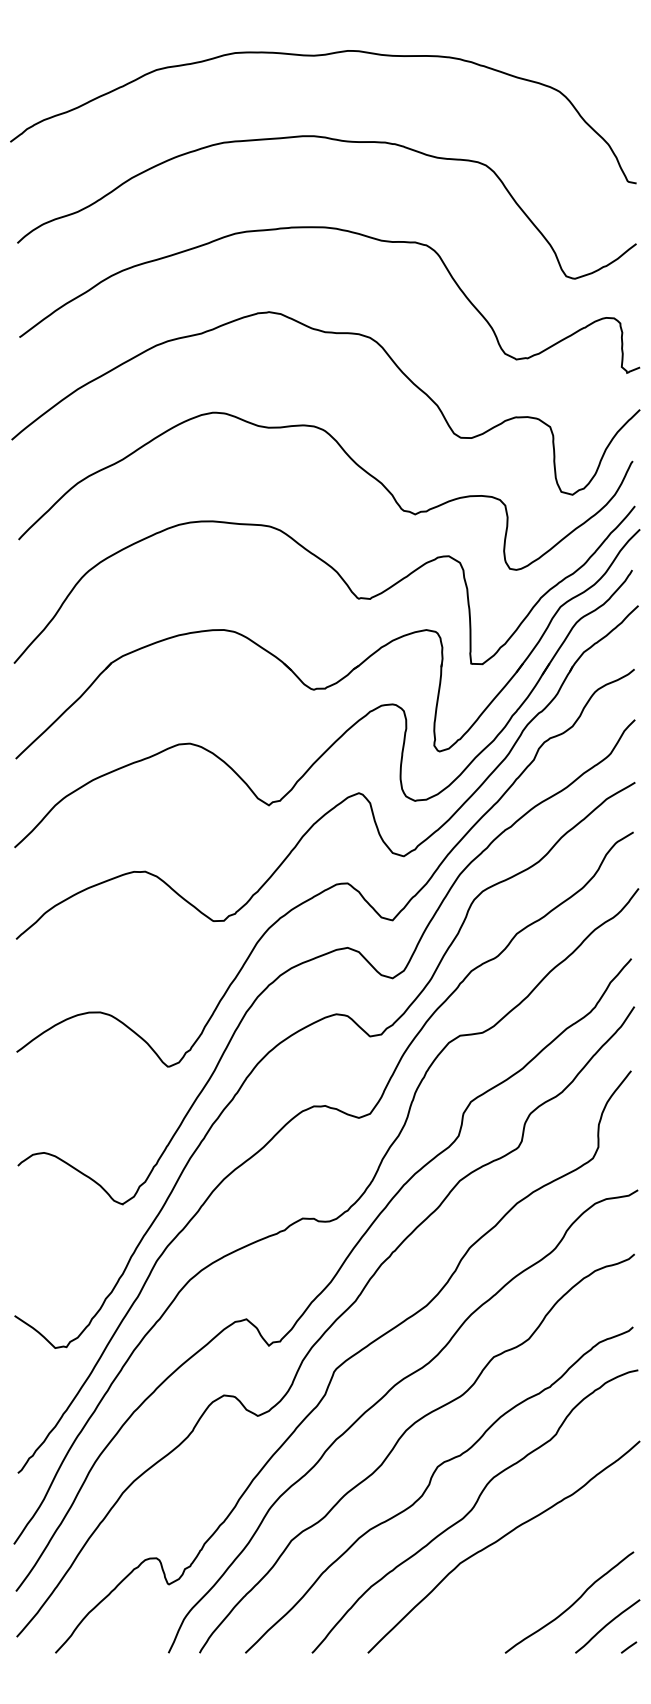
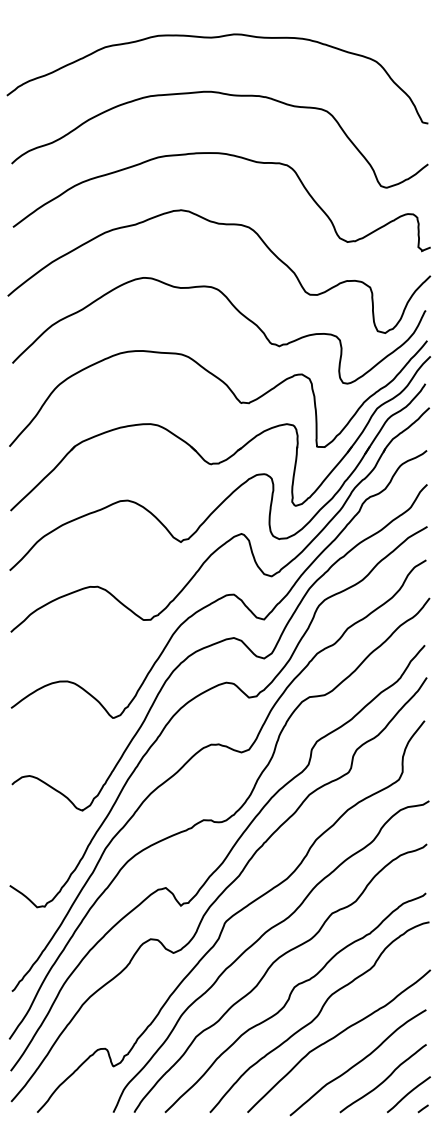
curve: (531, 1578) -> (357, 1062), added

